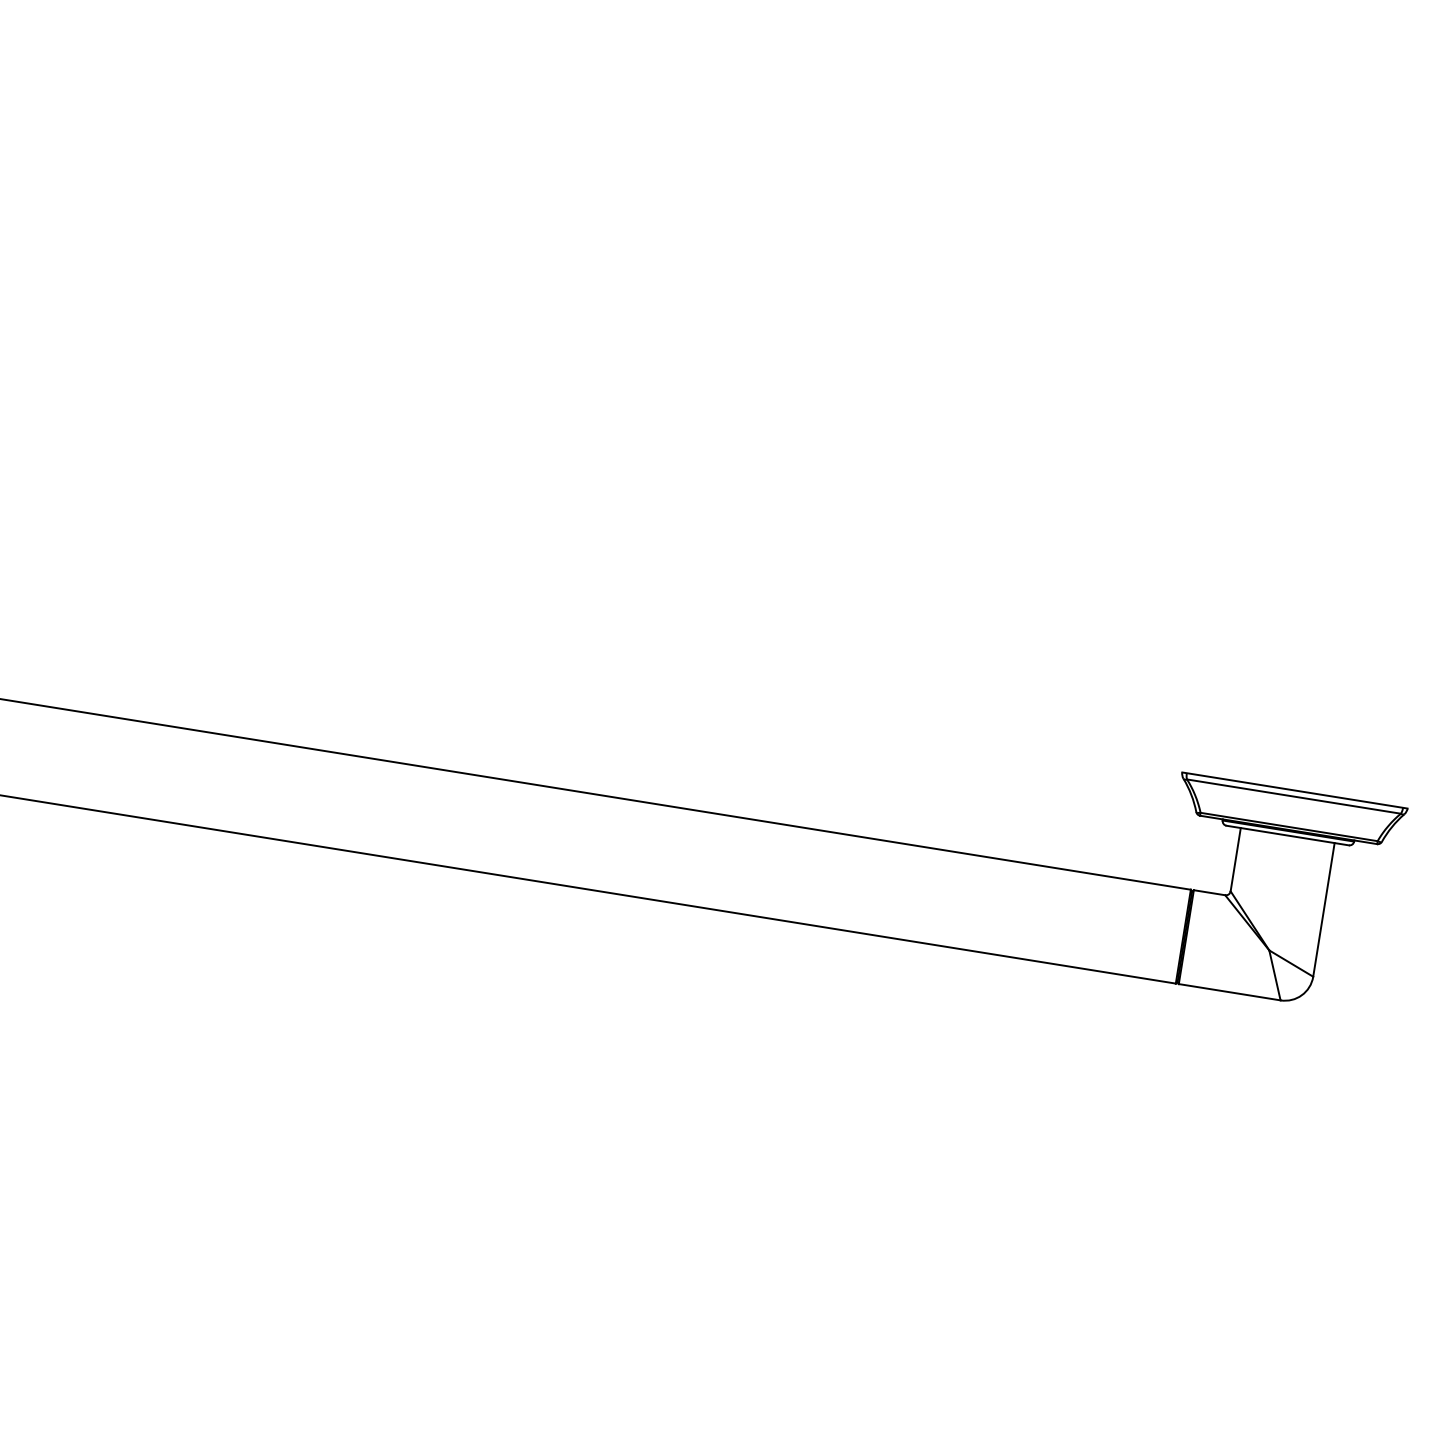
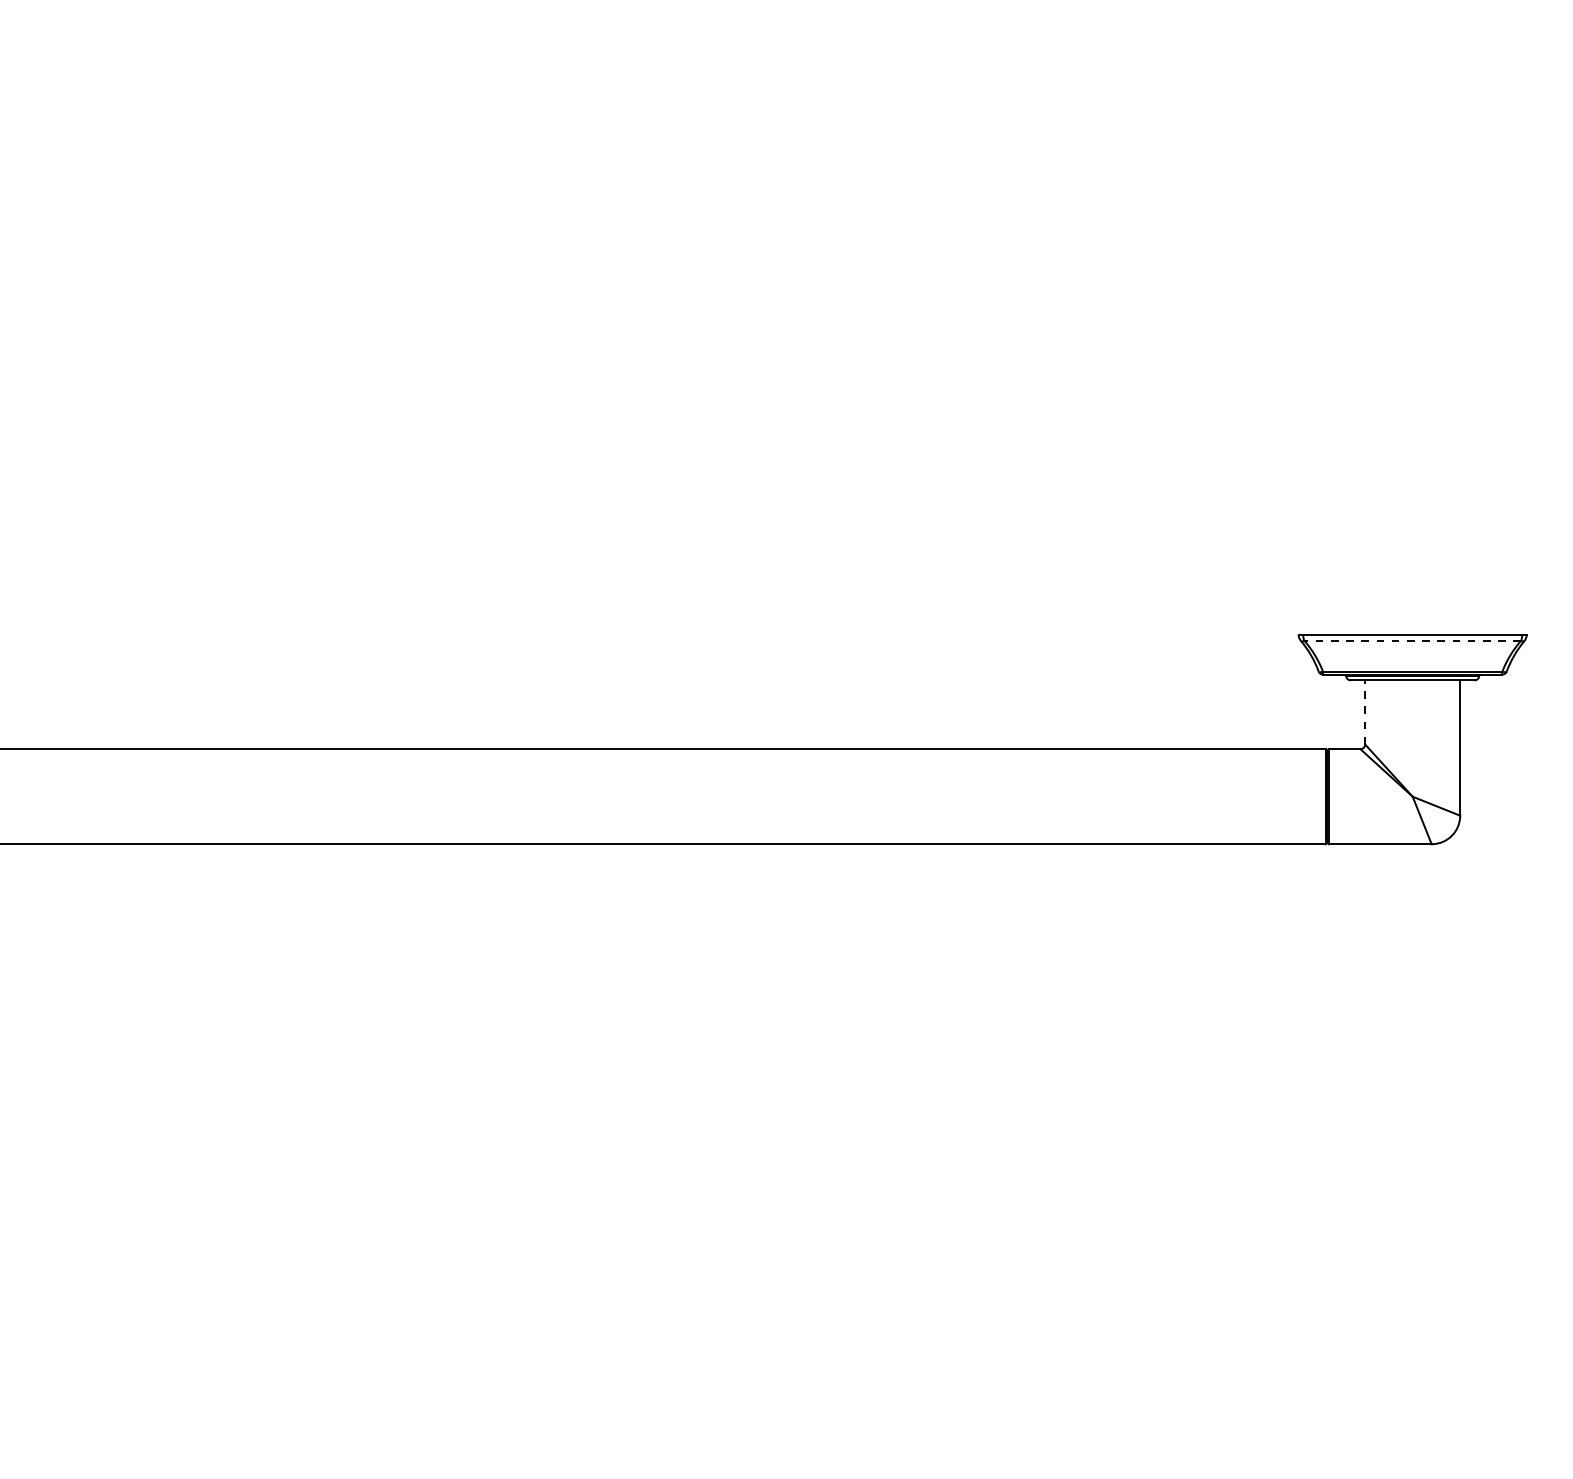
line: (1293, 796) -> (1412, 640), solid -> dashed
line: (1236, 858) -> (1365, 711), solid -> dashed

